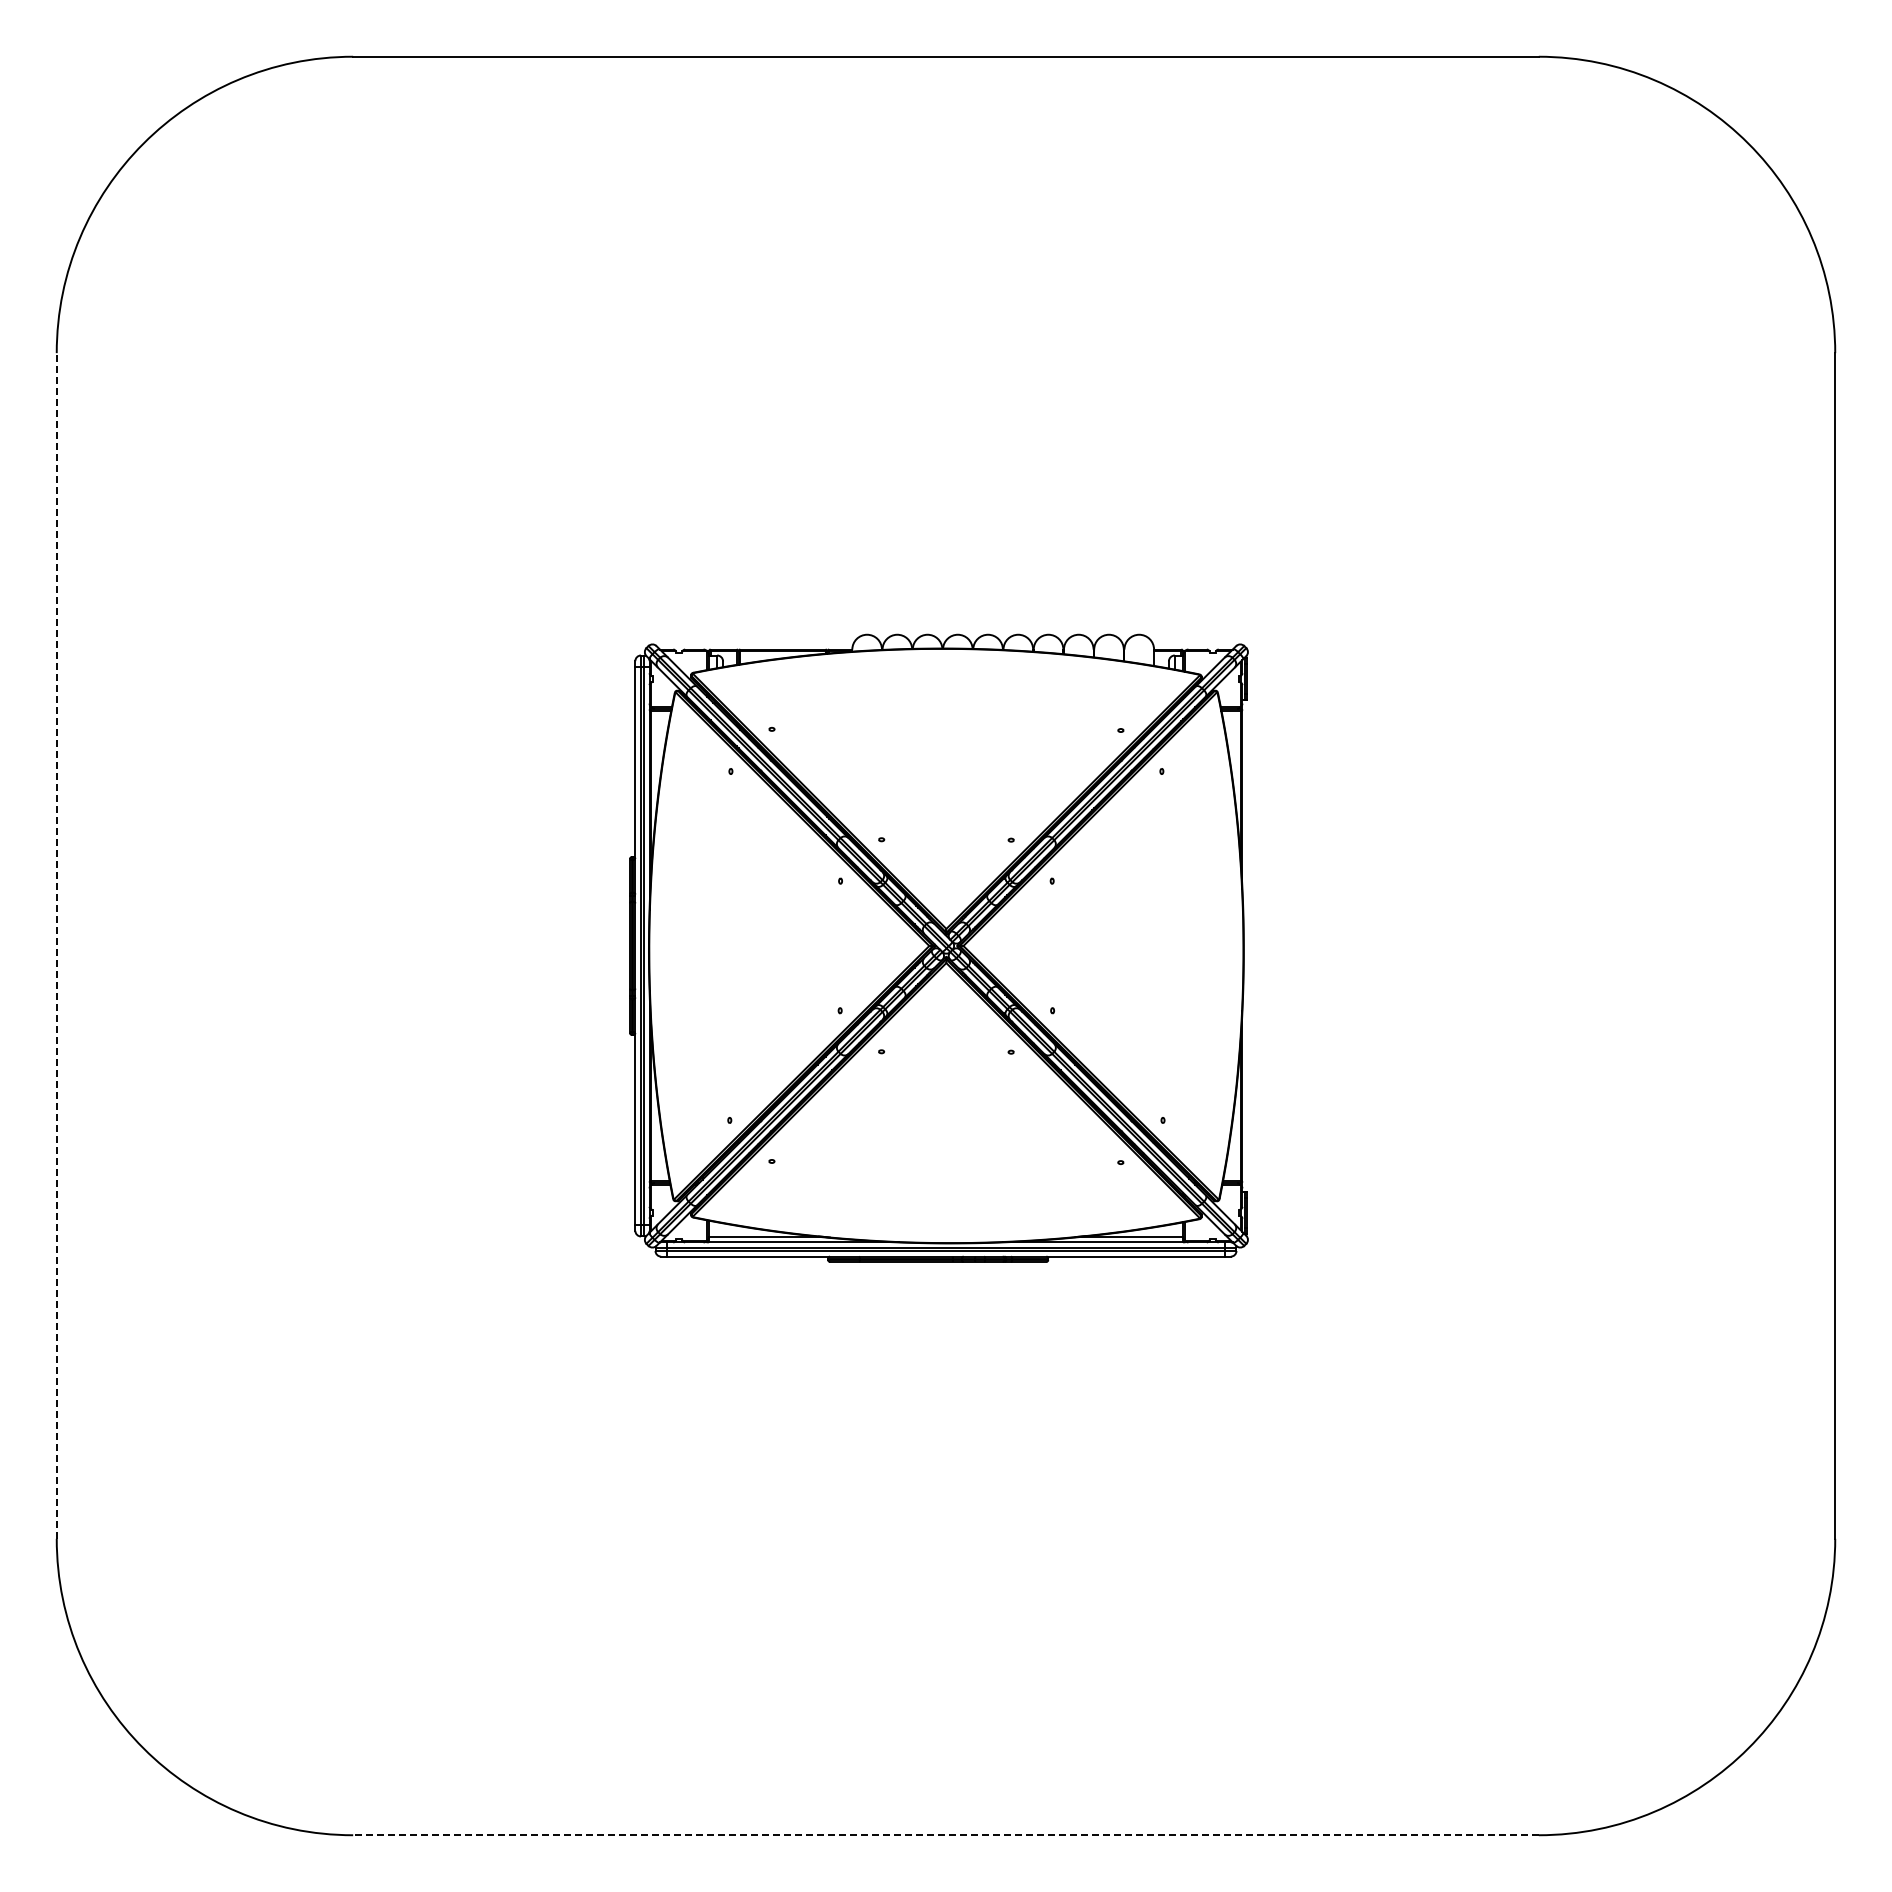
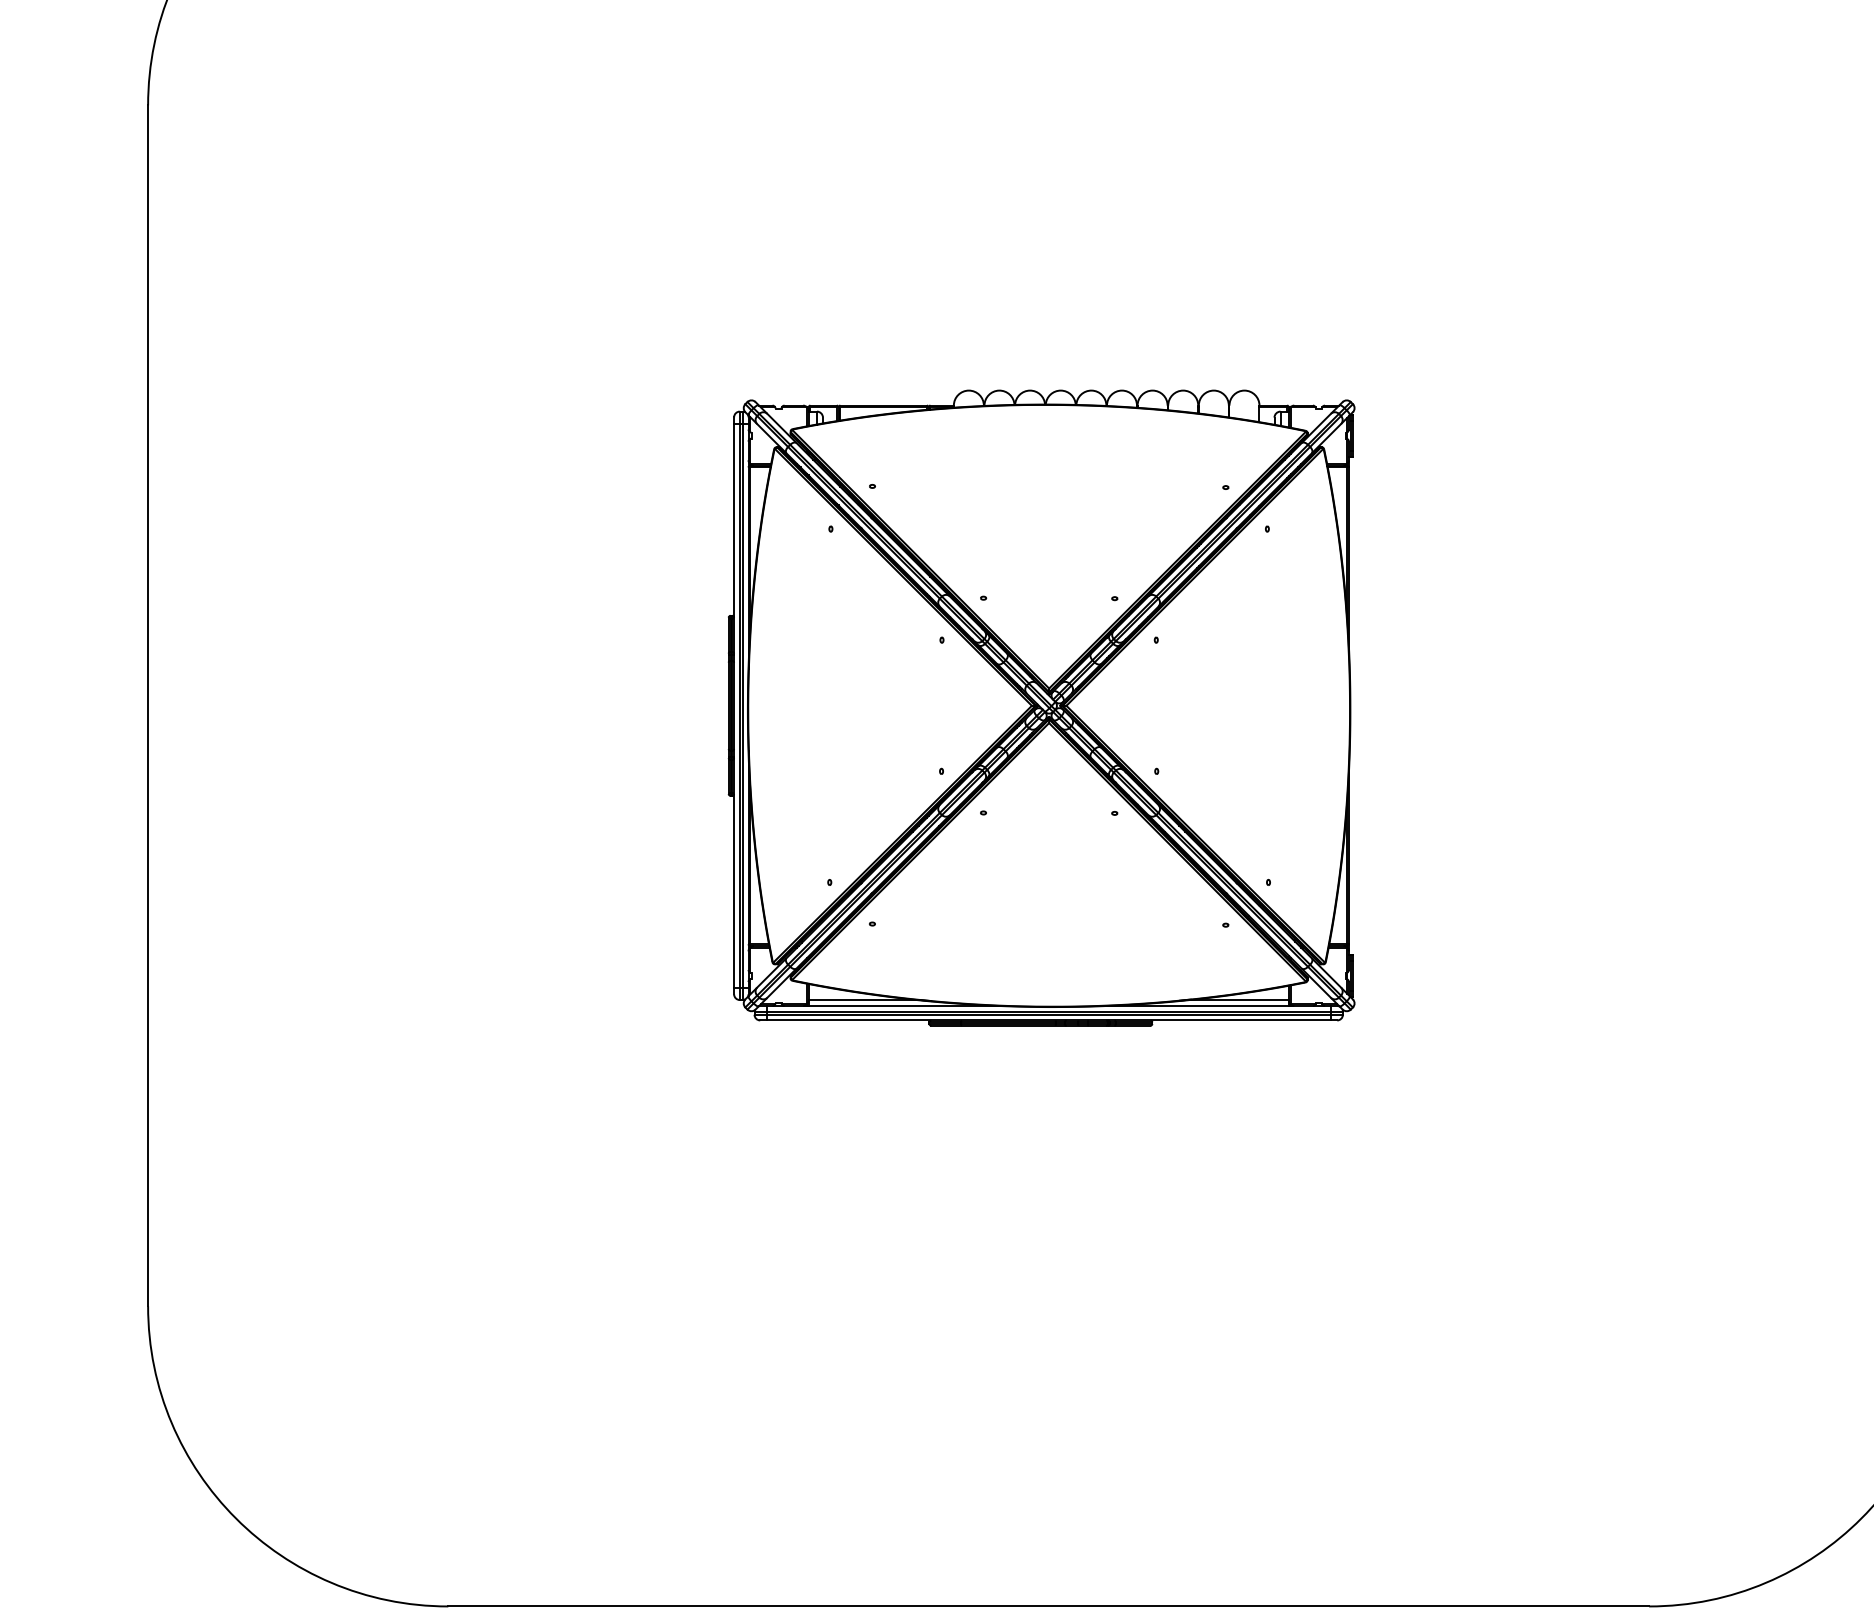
line: (56, 945) -> (147, 705), dashed -> solid
line: (945, 1835) -> (1048, 1606), dashed -> solid

